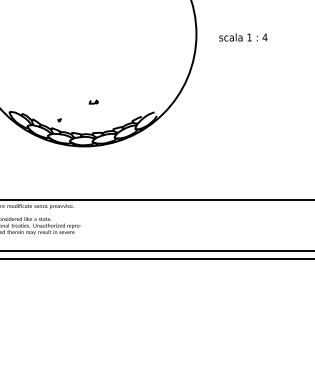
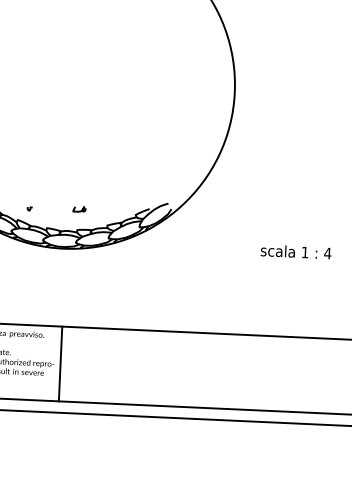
text: (243, 37) -> (296, 252), moved
curve: (93, 102) -> (78, 210), moved
line: (85, 225) -> (60, 364), added

